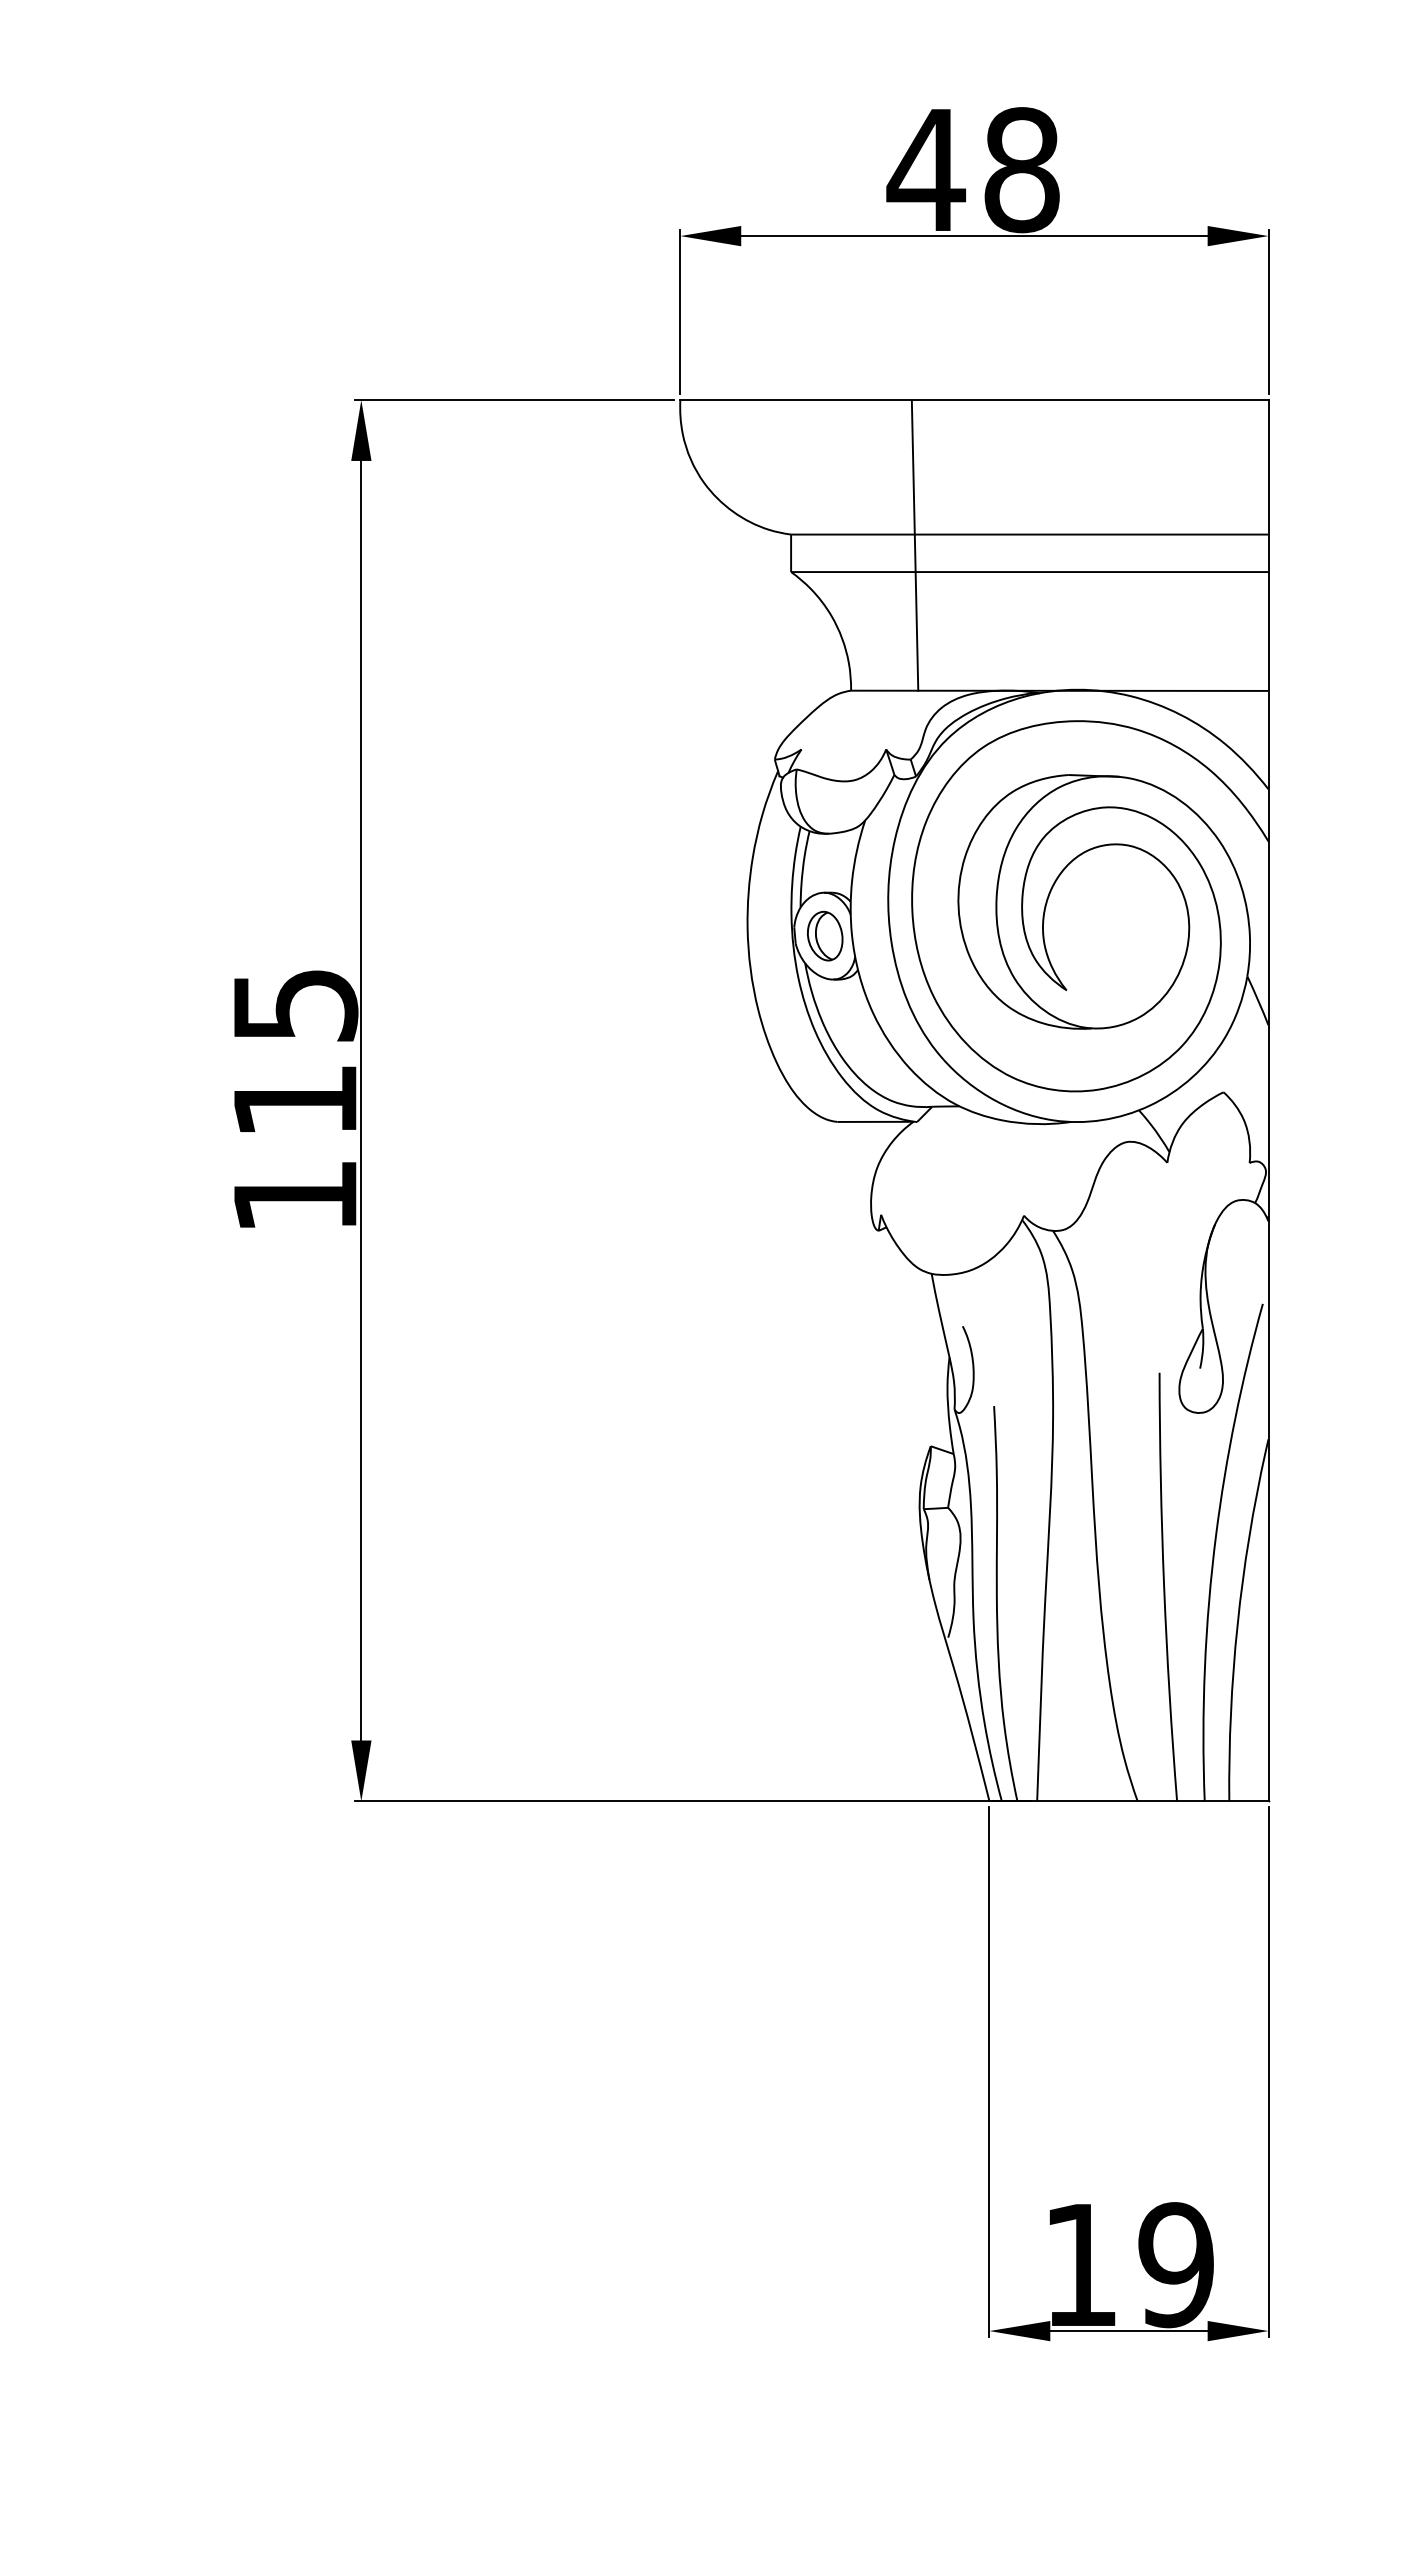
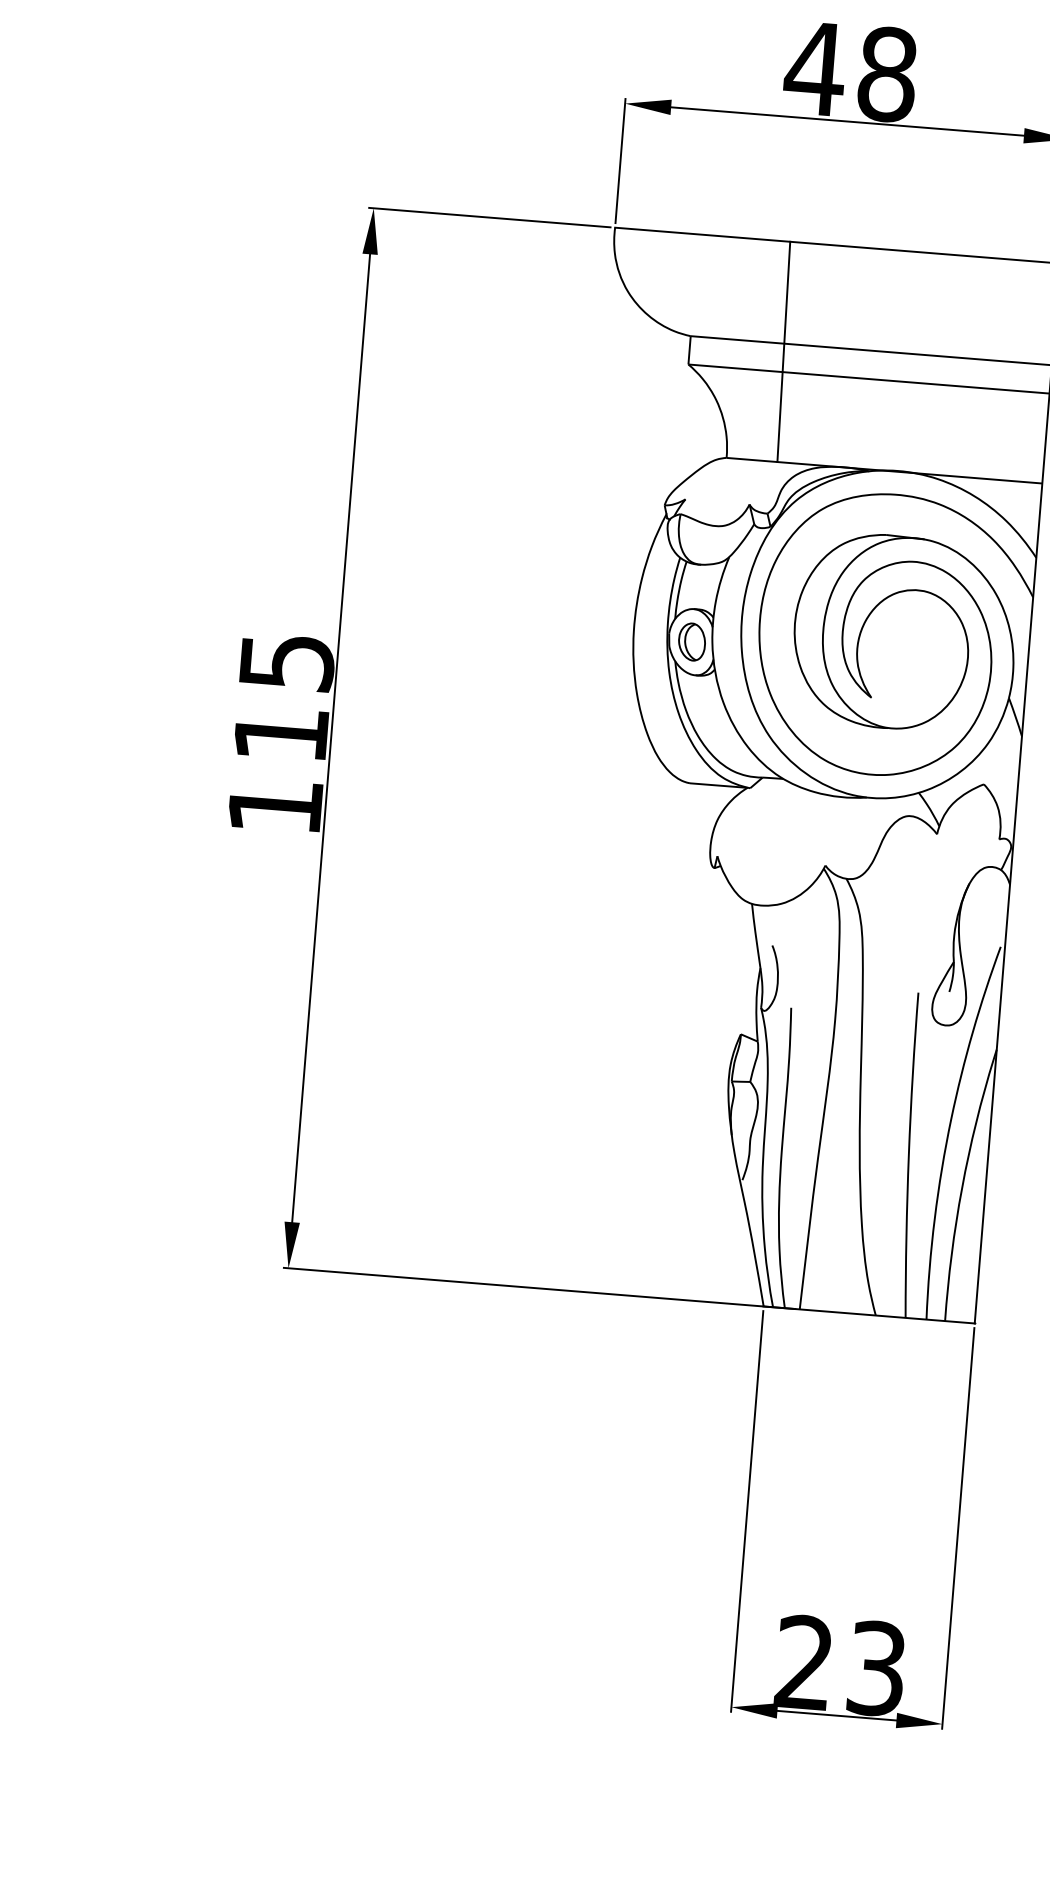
text: (1128, 2265) -> (840, 1666), 19 -> 23

